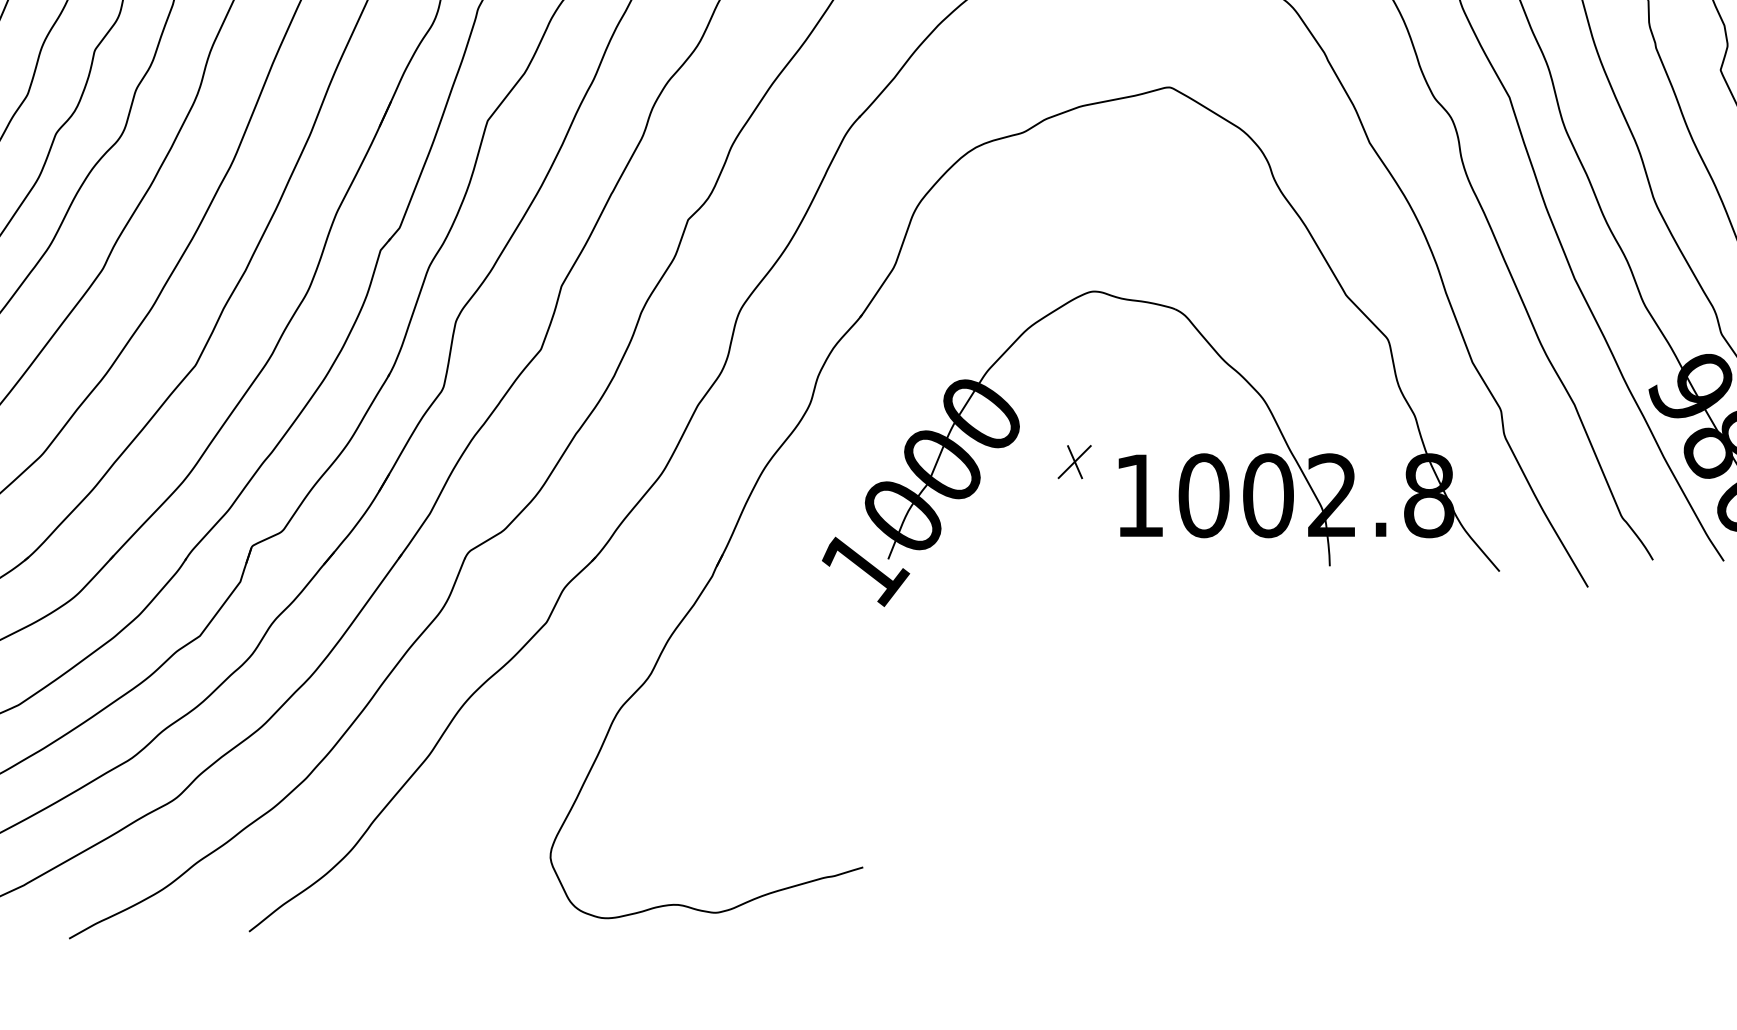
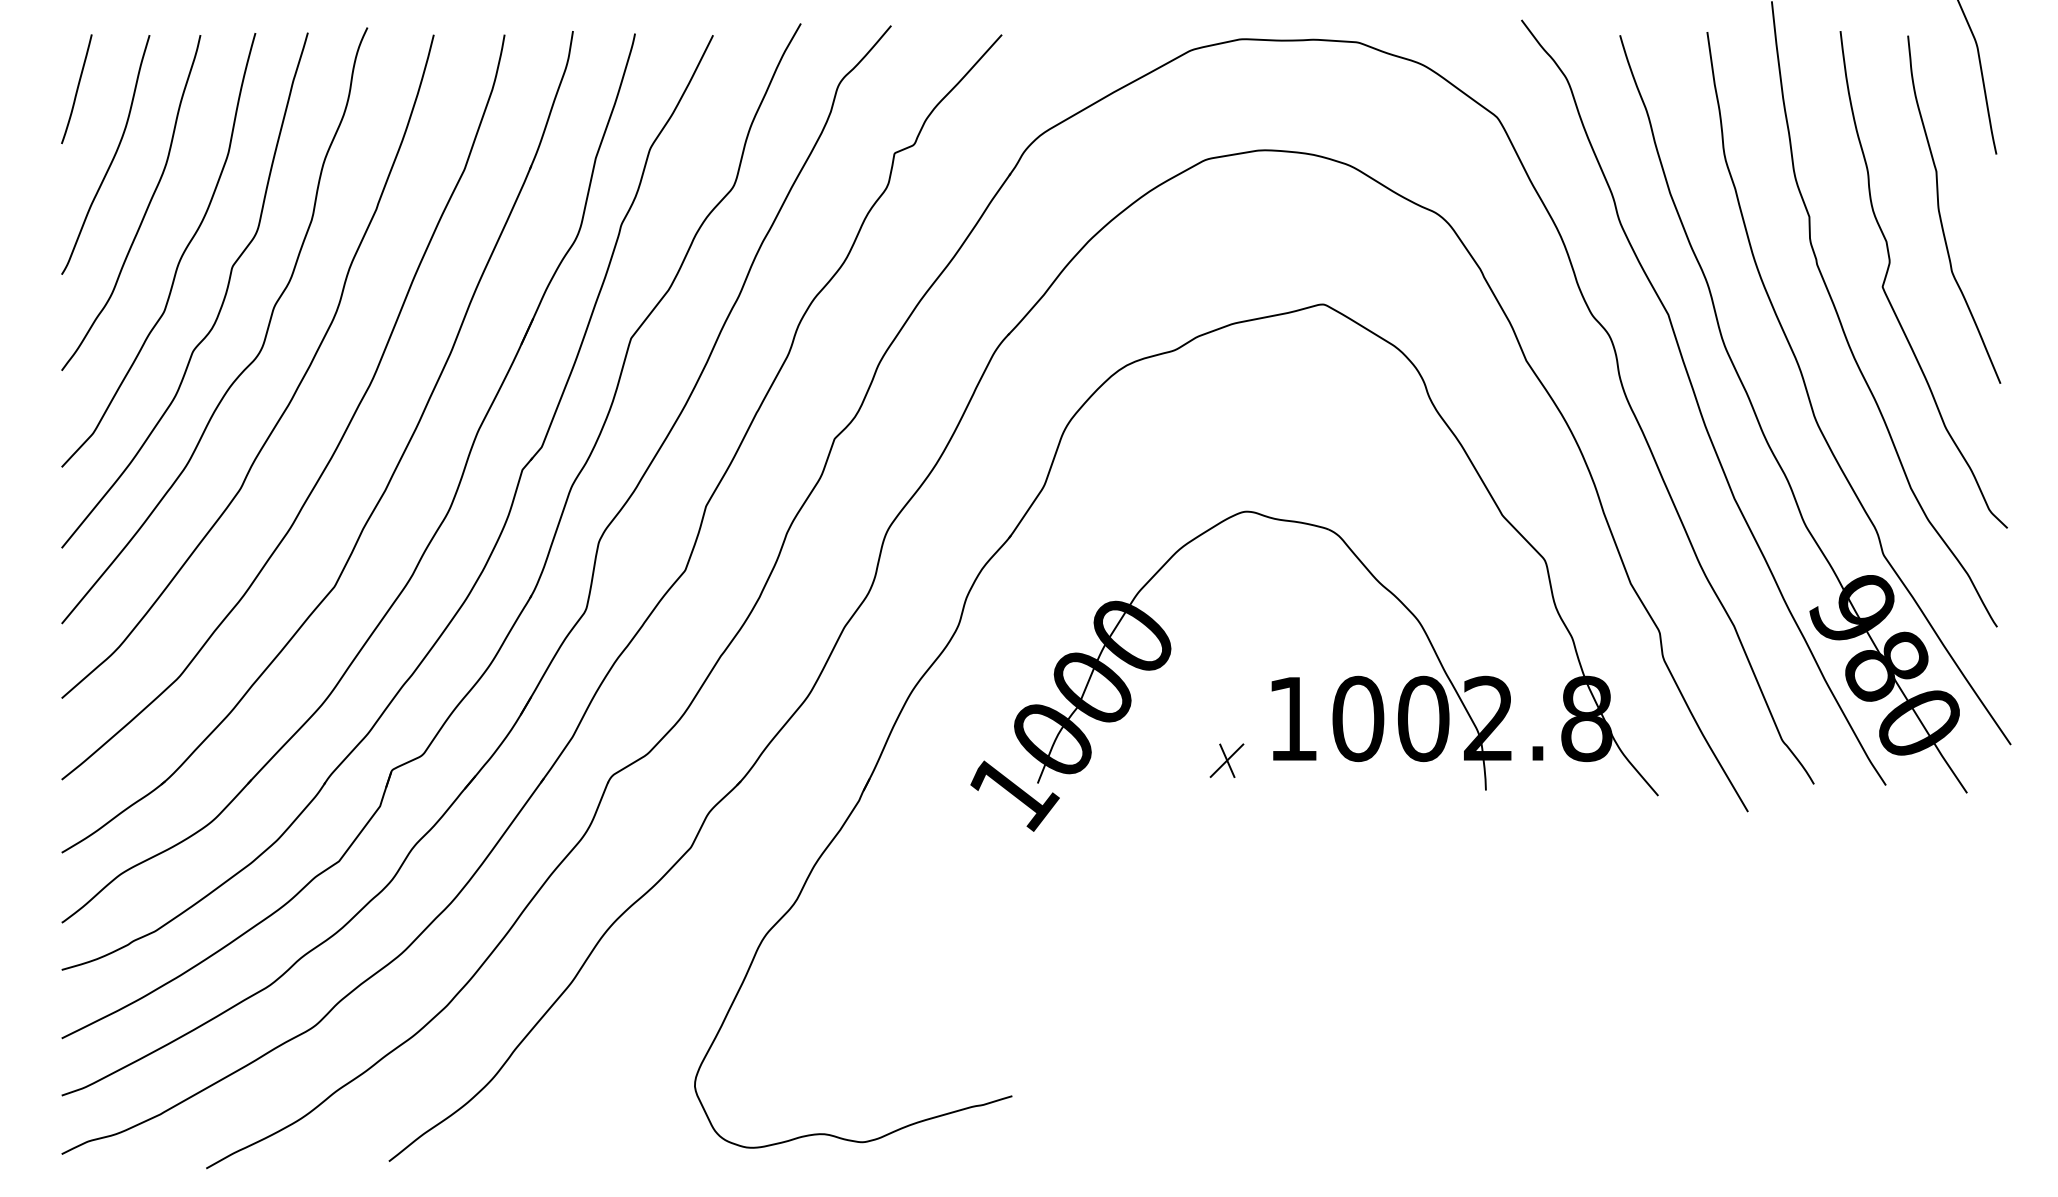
part: (1074, 461) -> (1226, 760), moved

